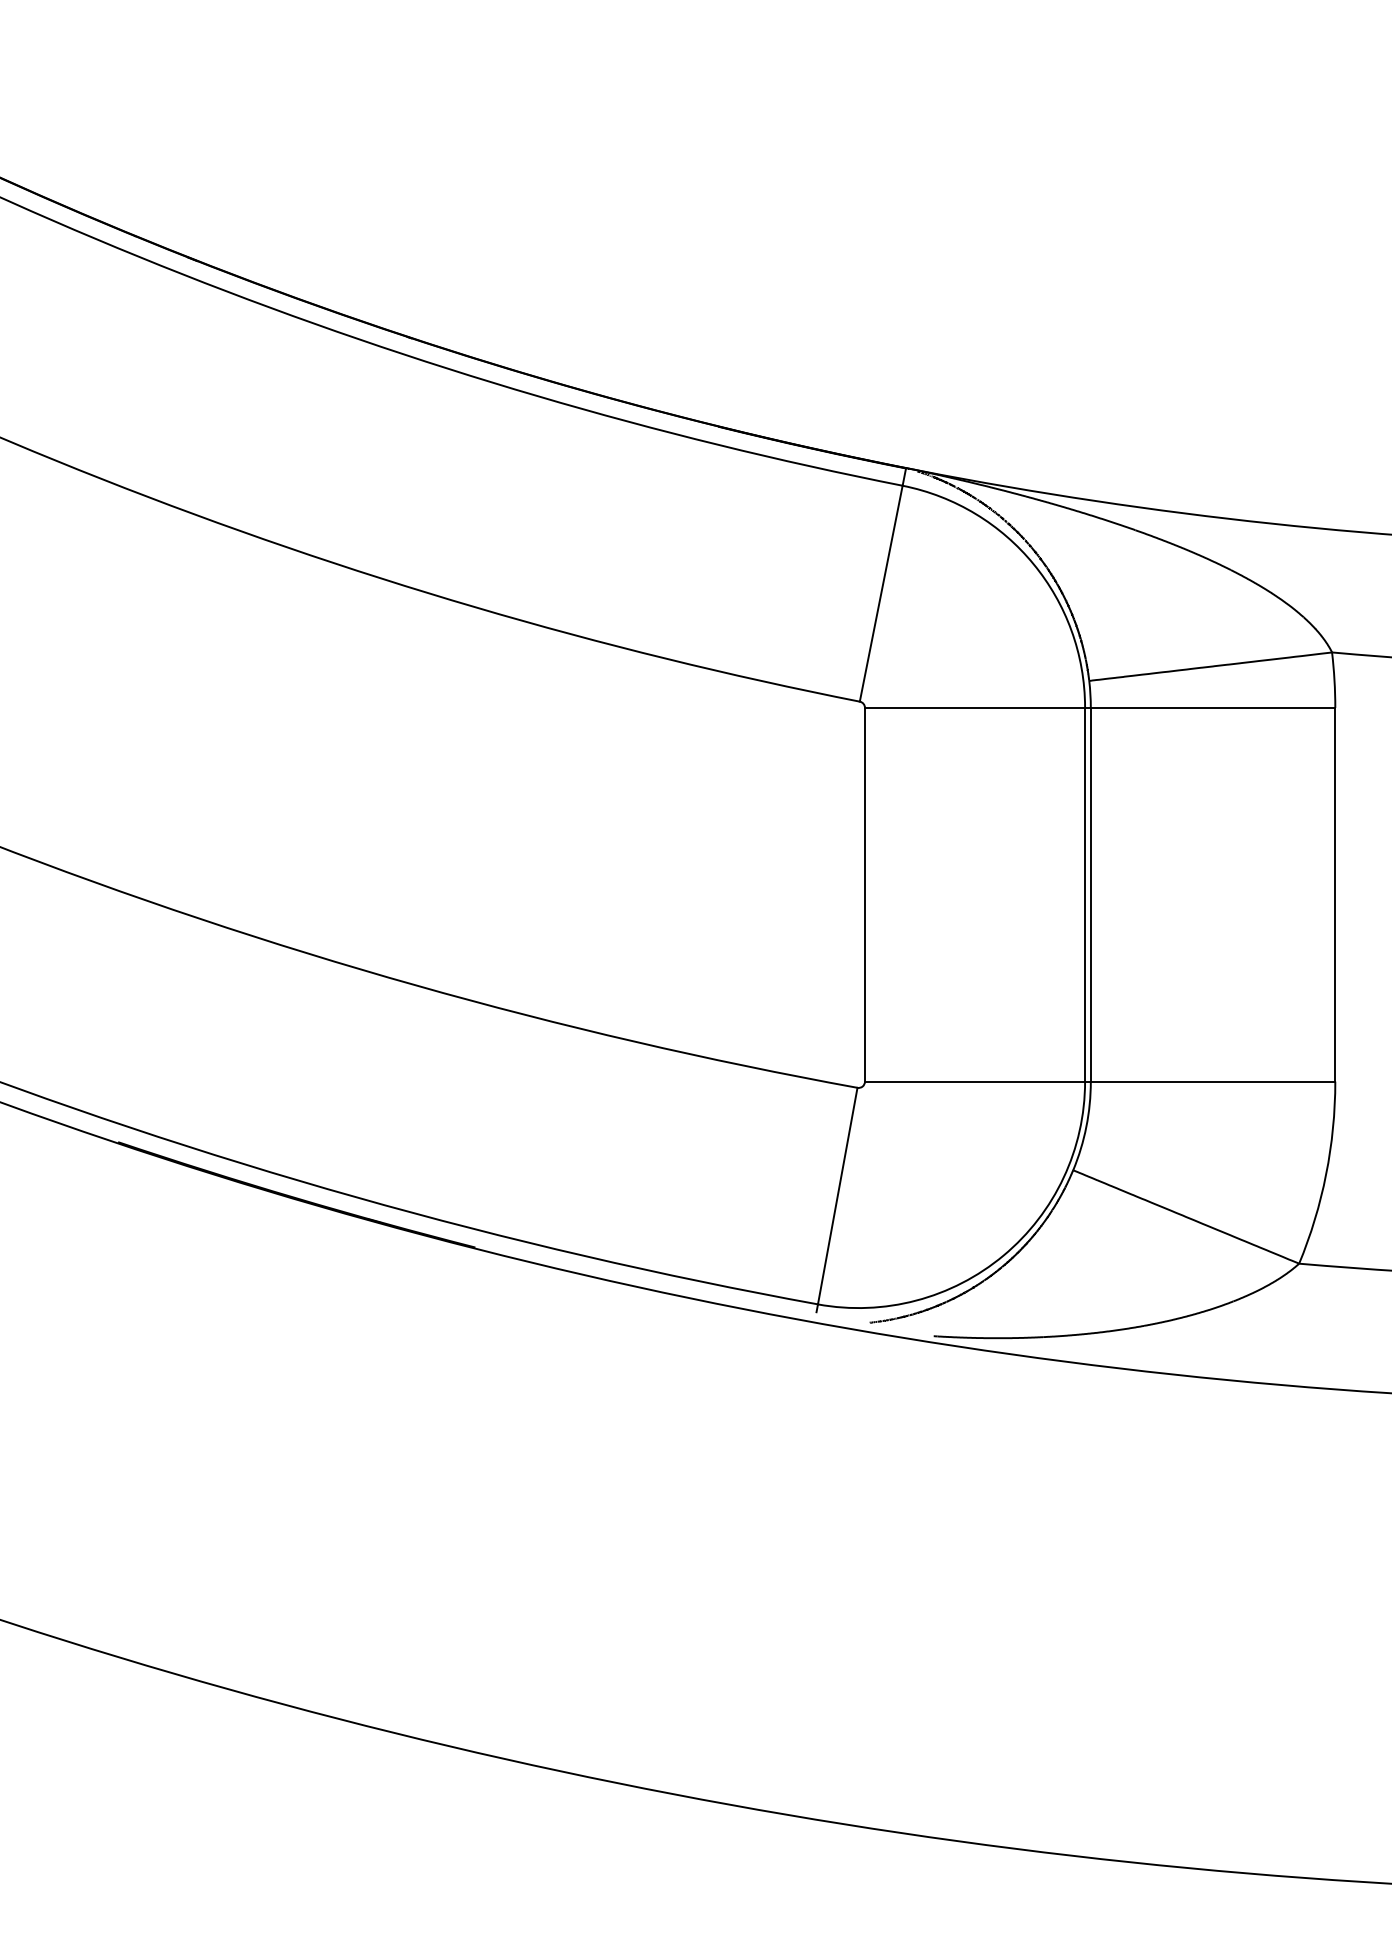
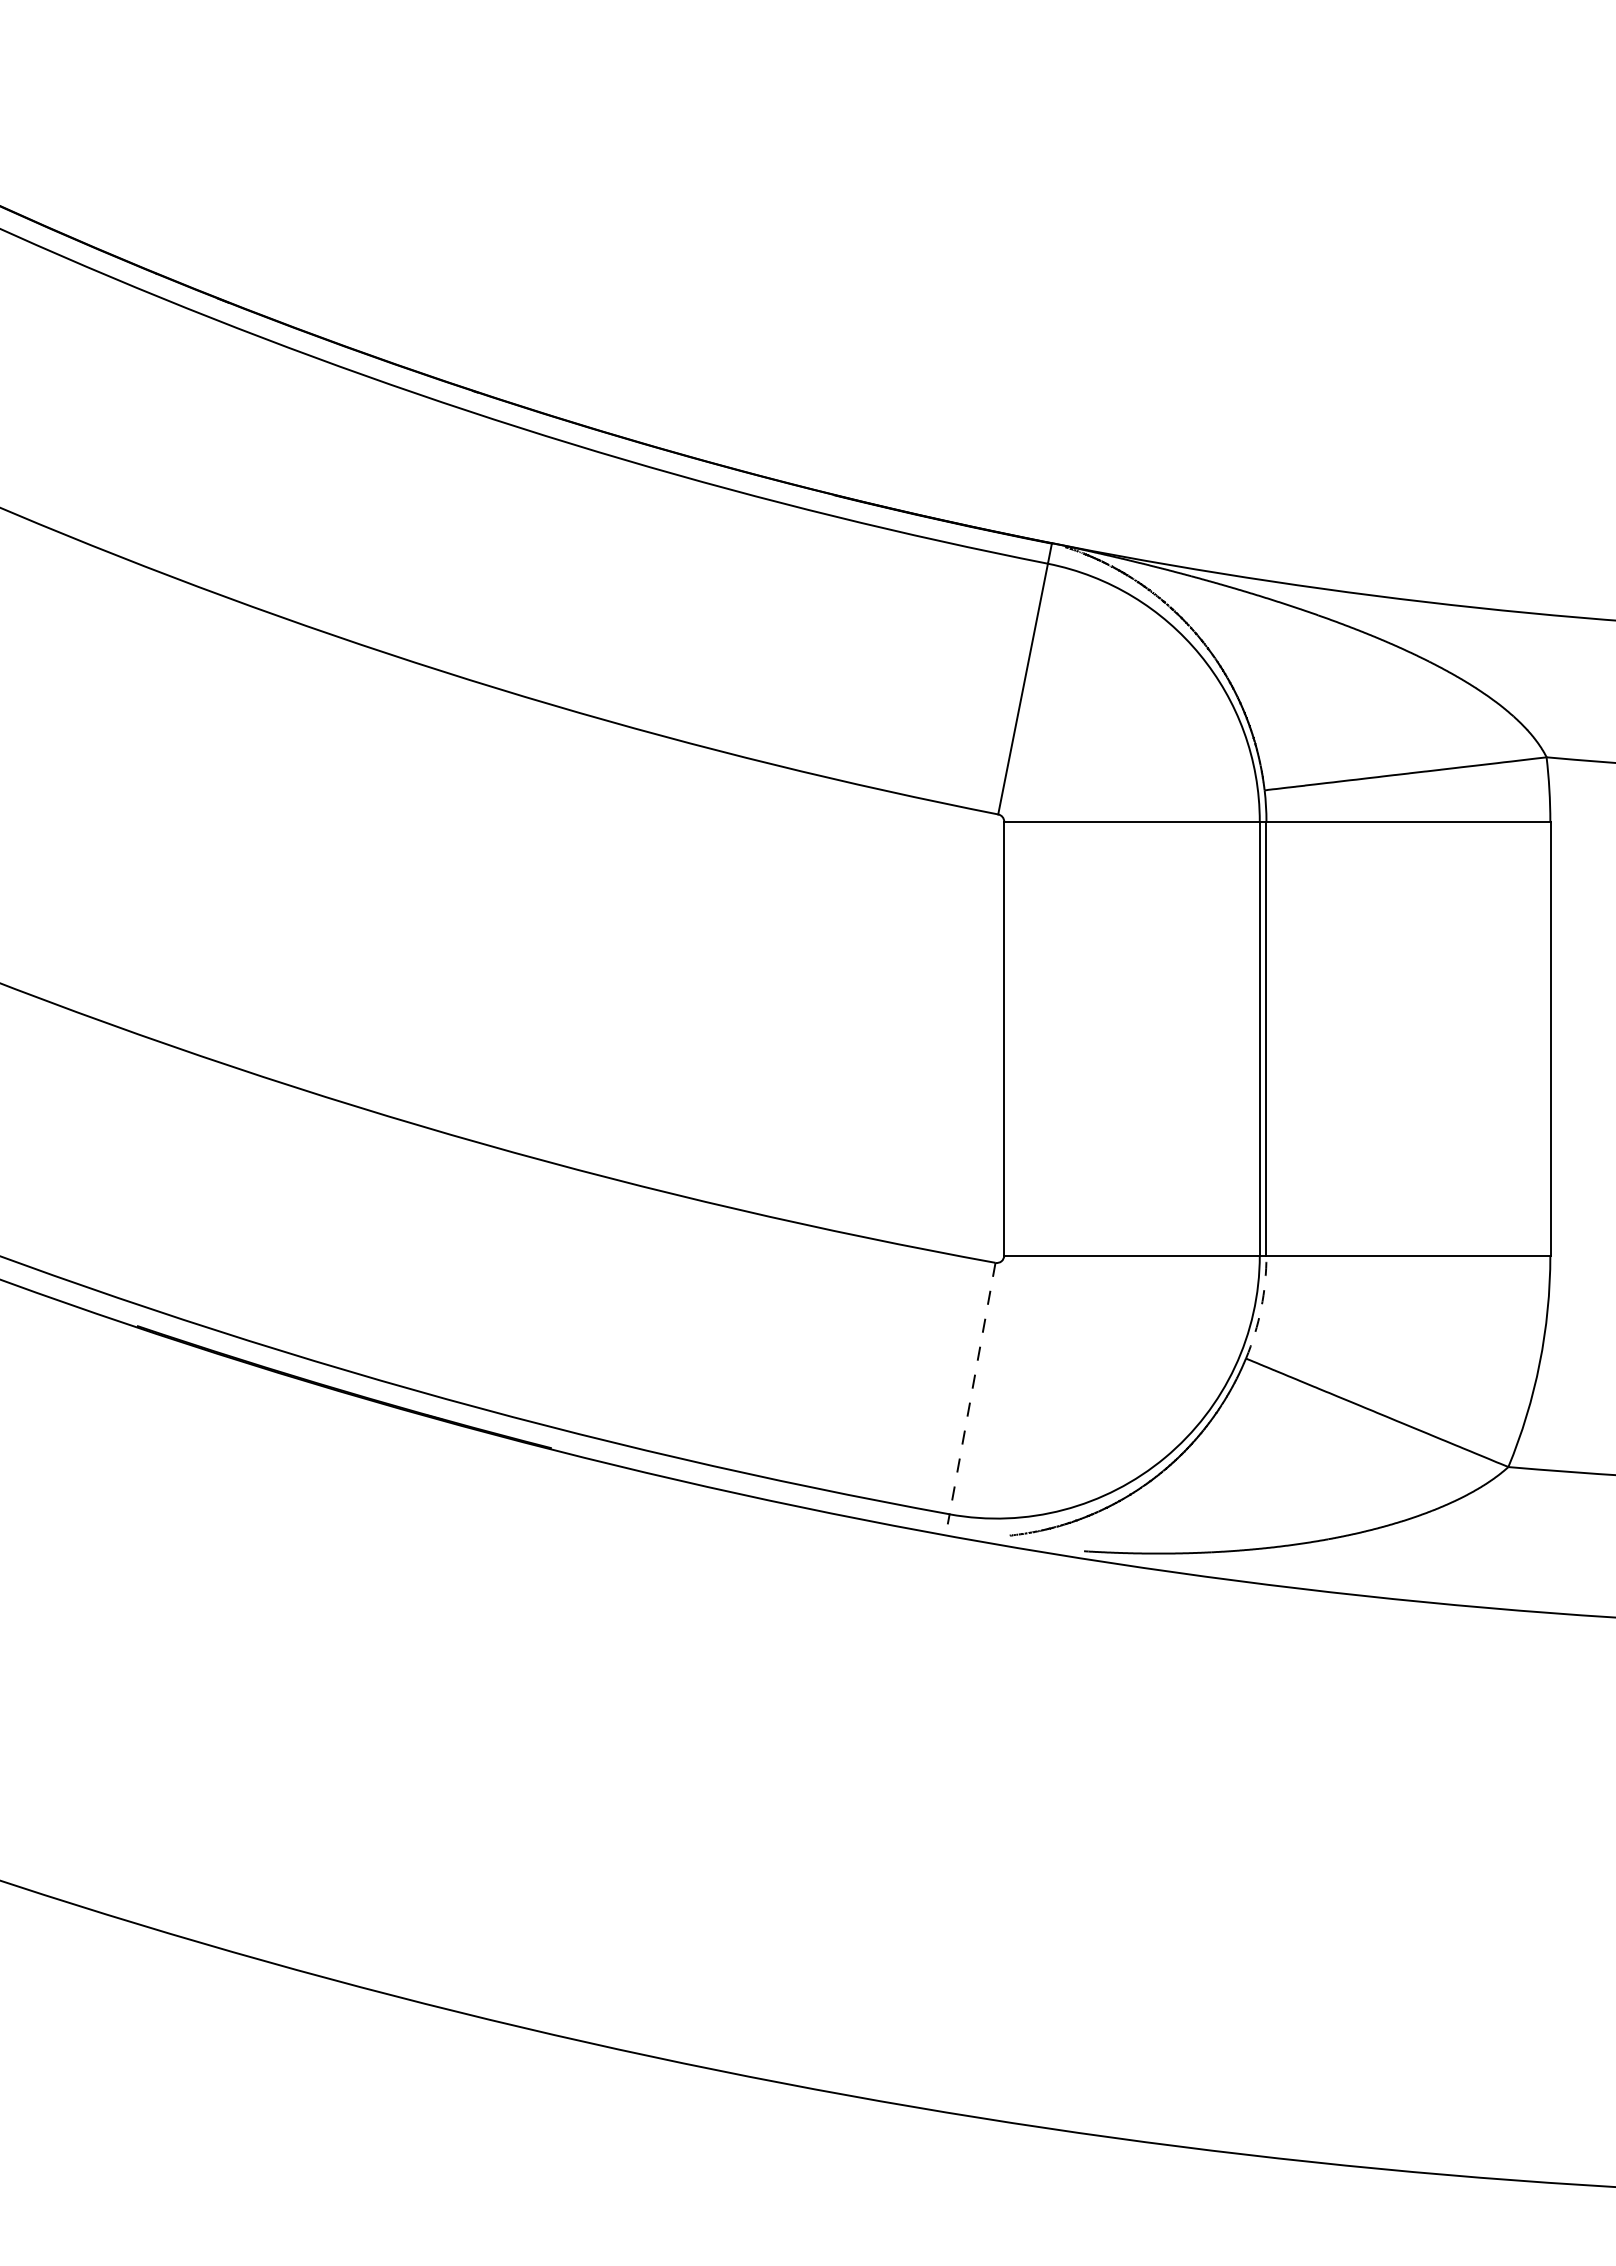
arc: (1086, 1127) -> (1261, 1308), solid -> dashed
line: (837, 1196) -> (972, 1388), solid -> dashed

